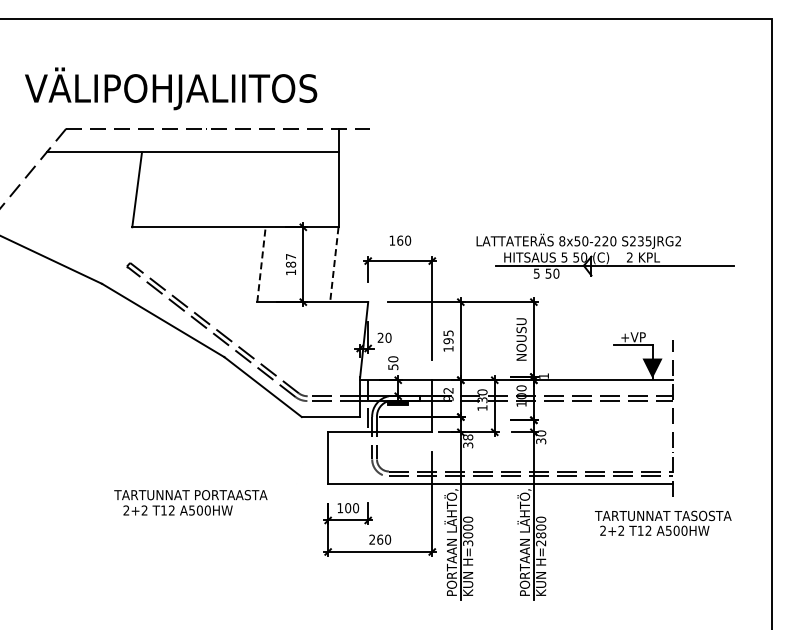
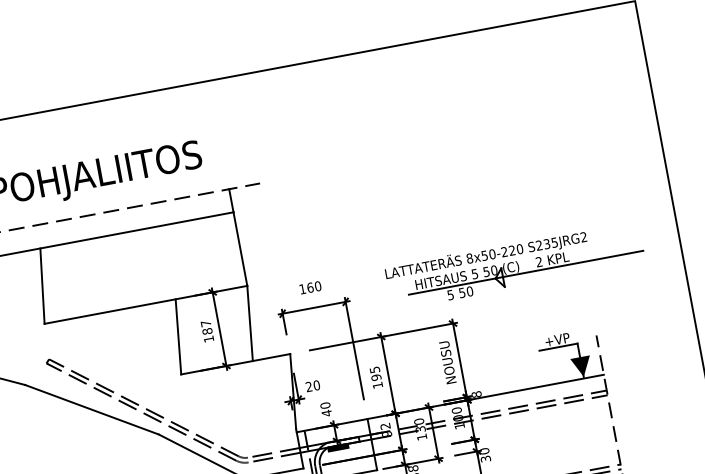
line: (261, 264) -> (178, 336), dashed -> solid
line: (334, 264) -> (250, 323), dashed -> solid
text: (393, 367) -> (327, 413), 50 -> 40
text: (544, 375) -> (477, 393), 1 -> 8

